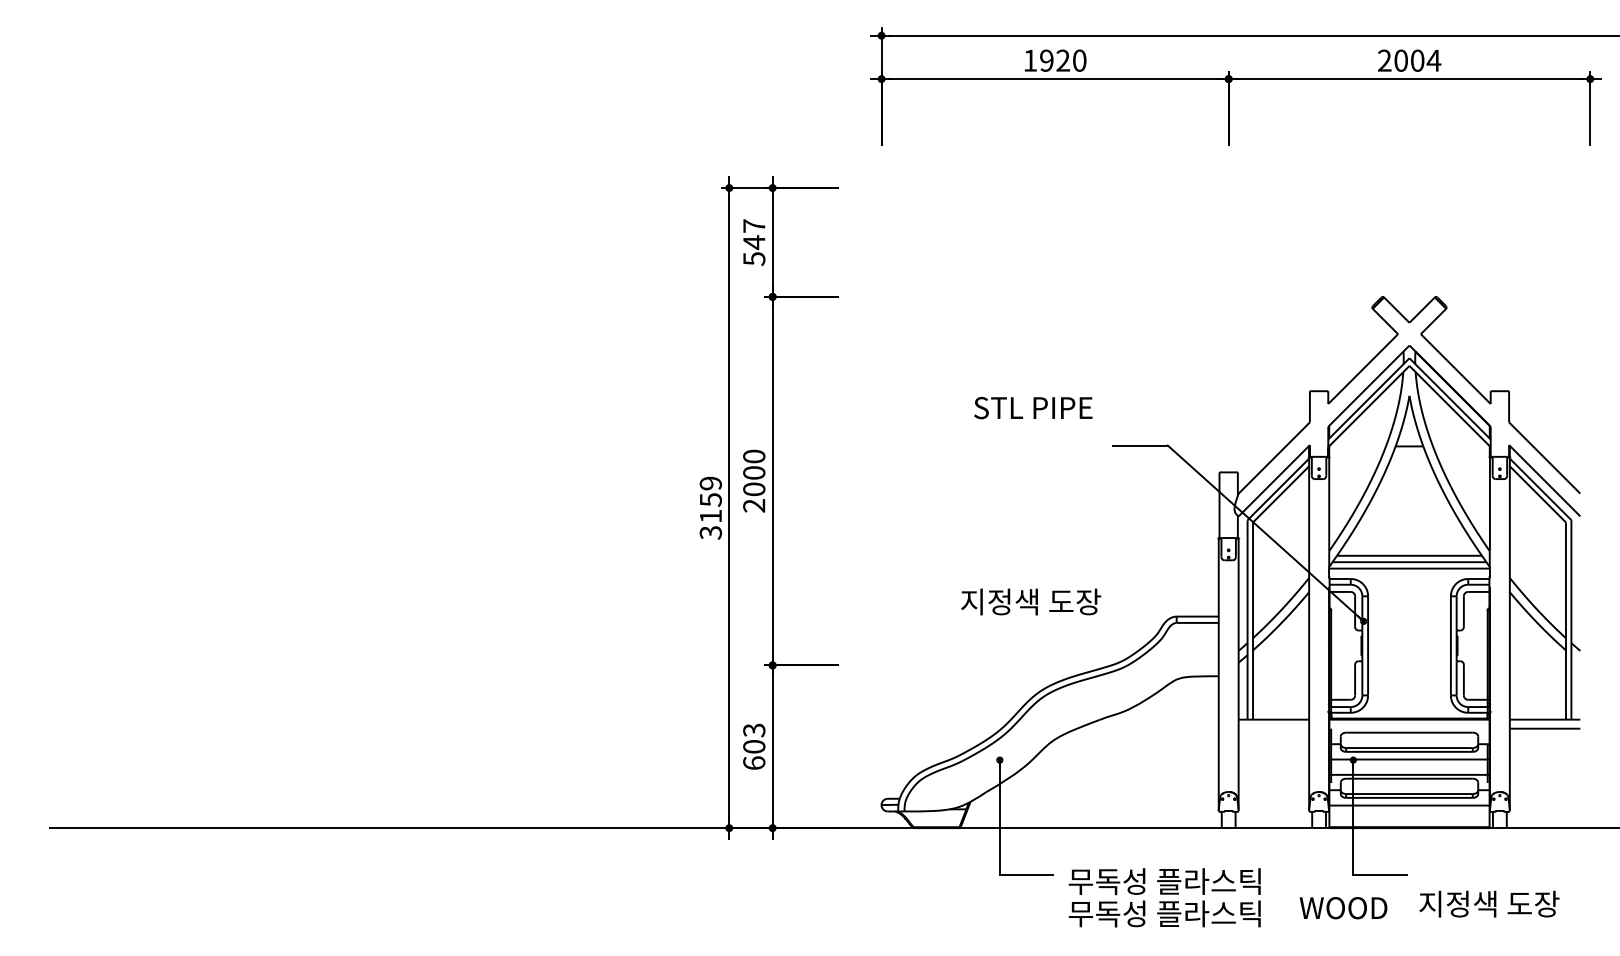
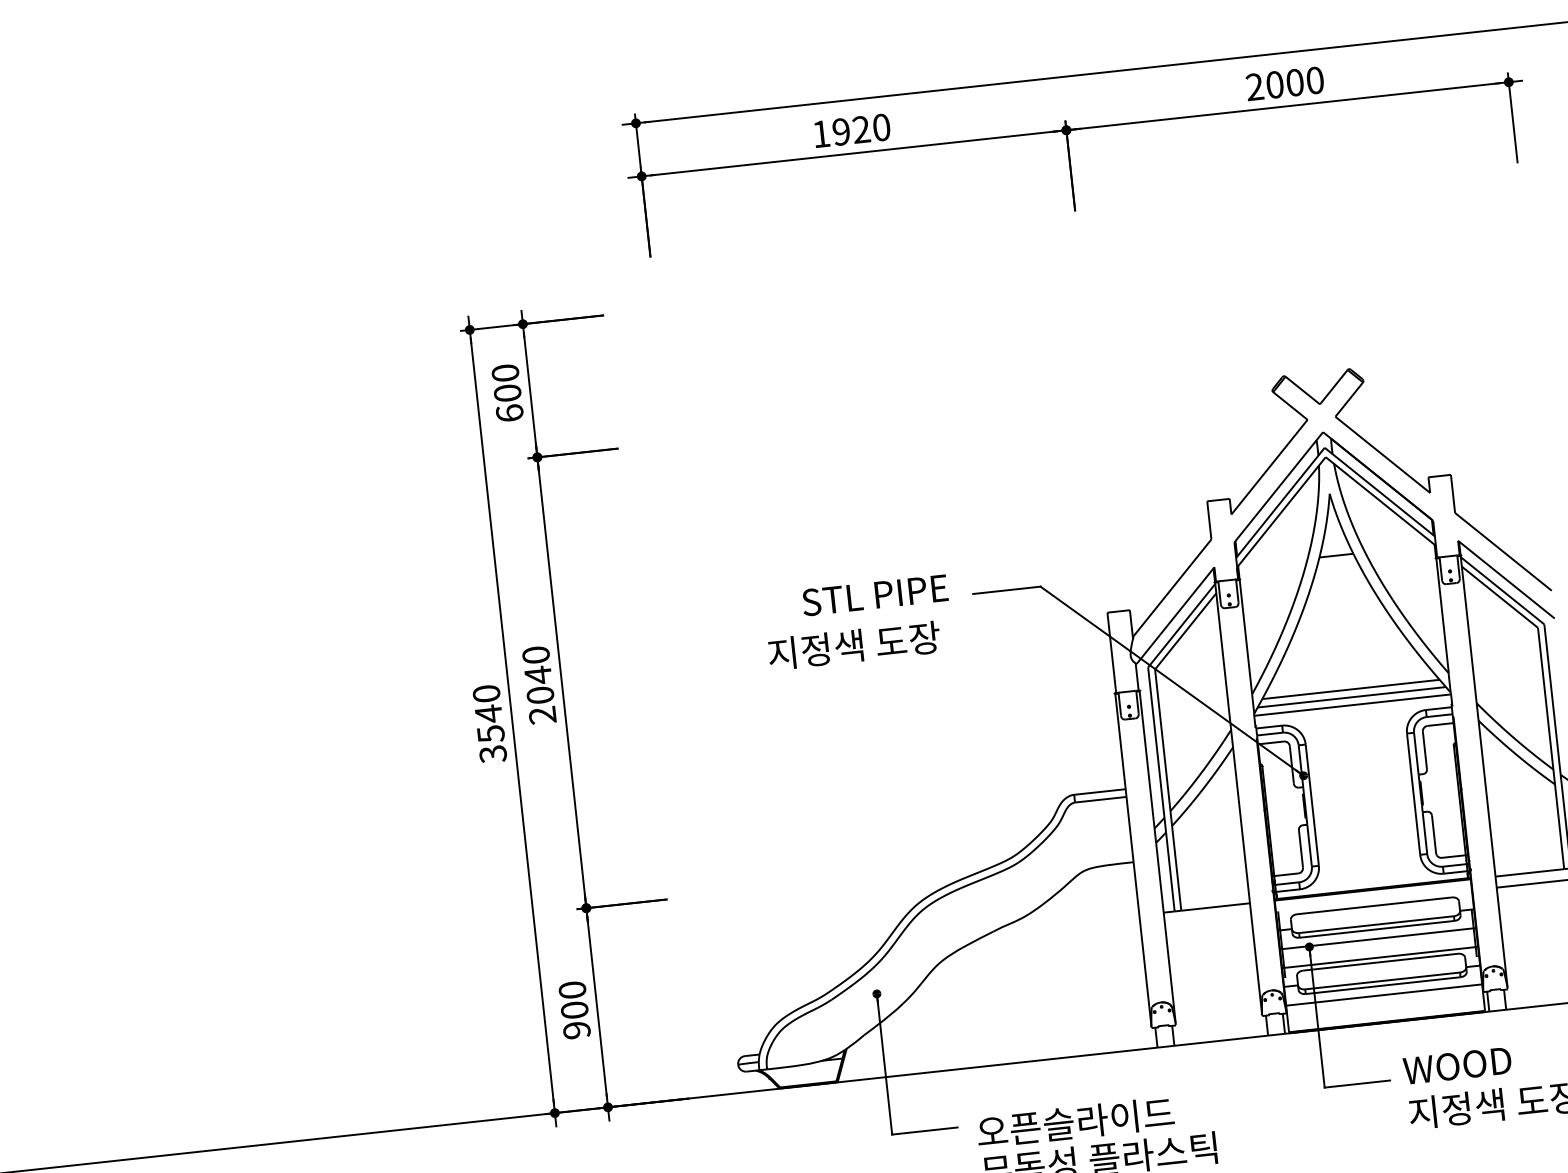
text: (1433, 60) -> (1314, 80), 2004 -> 2000
text: (754, 242) -> (507, 393), 547 -> 600
text: (1033, 407) -> (875, 594), moved
text: (754, 472) -> (538, 674), 2000 -> 2040
text: (710, 499) -> (488, 713), 3159 -> 3540
text: (1031, 601) -> (854, 645), moved
text: (754, 746) -> (574, 1009), 603 -> 900
text: (1164, 881) -> (1094, 1120), 무독성 플라스틱 -> 오픈슬라이드
text: (1343, 908) -> (1457, 1066), moved

